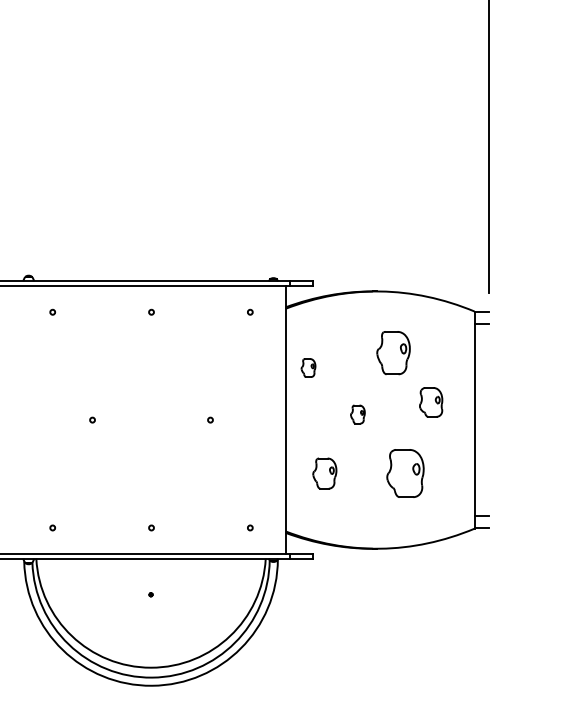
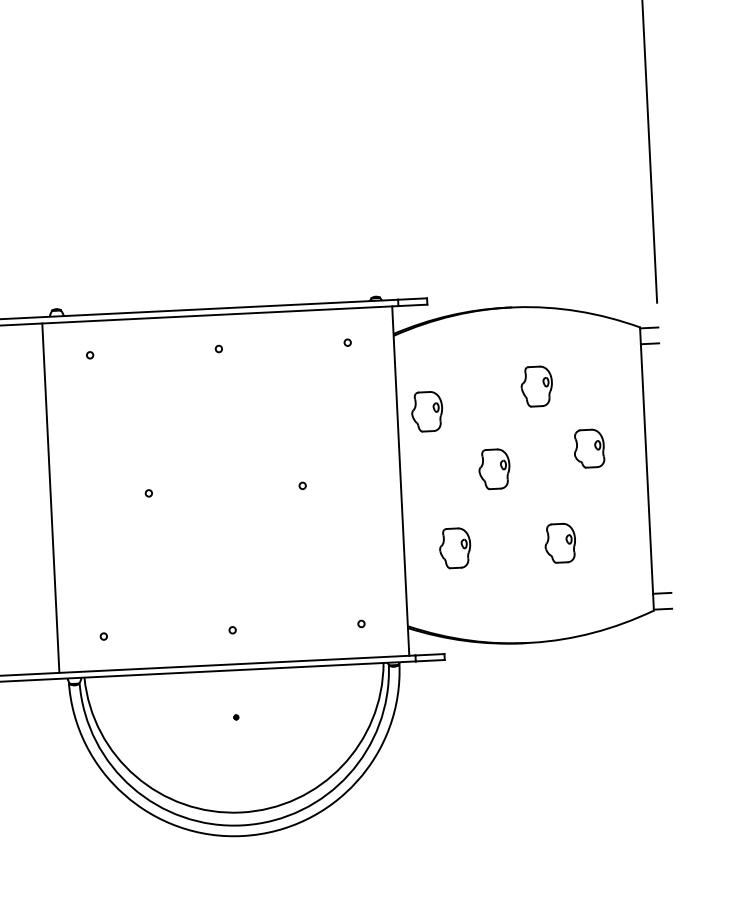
part: (392, 352) -> (535, 386), size x0.71
part: (308, 367) -> (427, 411), size x1.67
part: (357, 414) -> (494, 469), size x1.67
line: (17, 420) -> (51, 498), added
part: (405, 473) -> (560, 543), size x0.62

